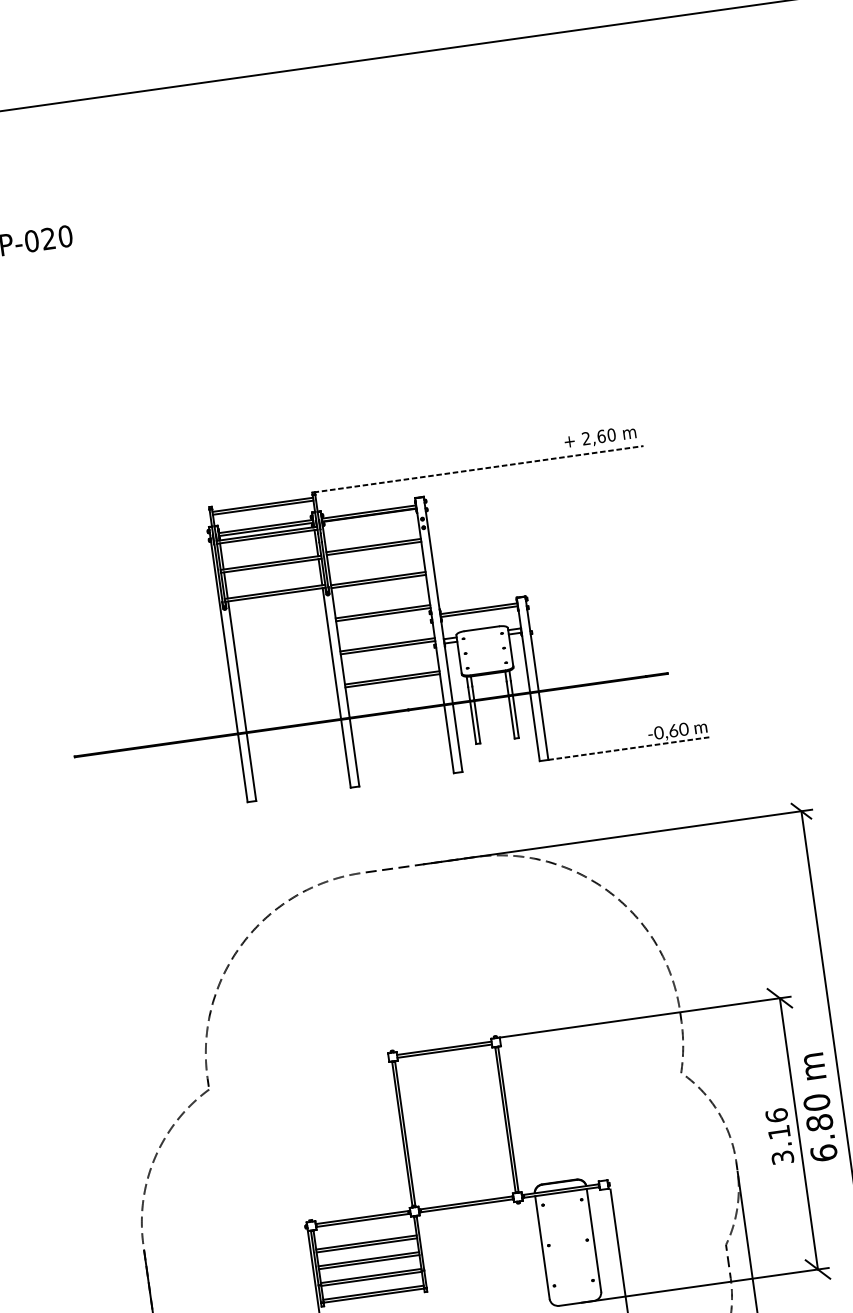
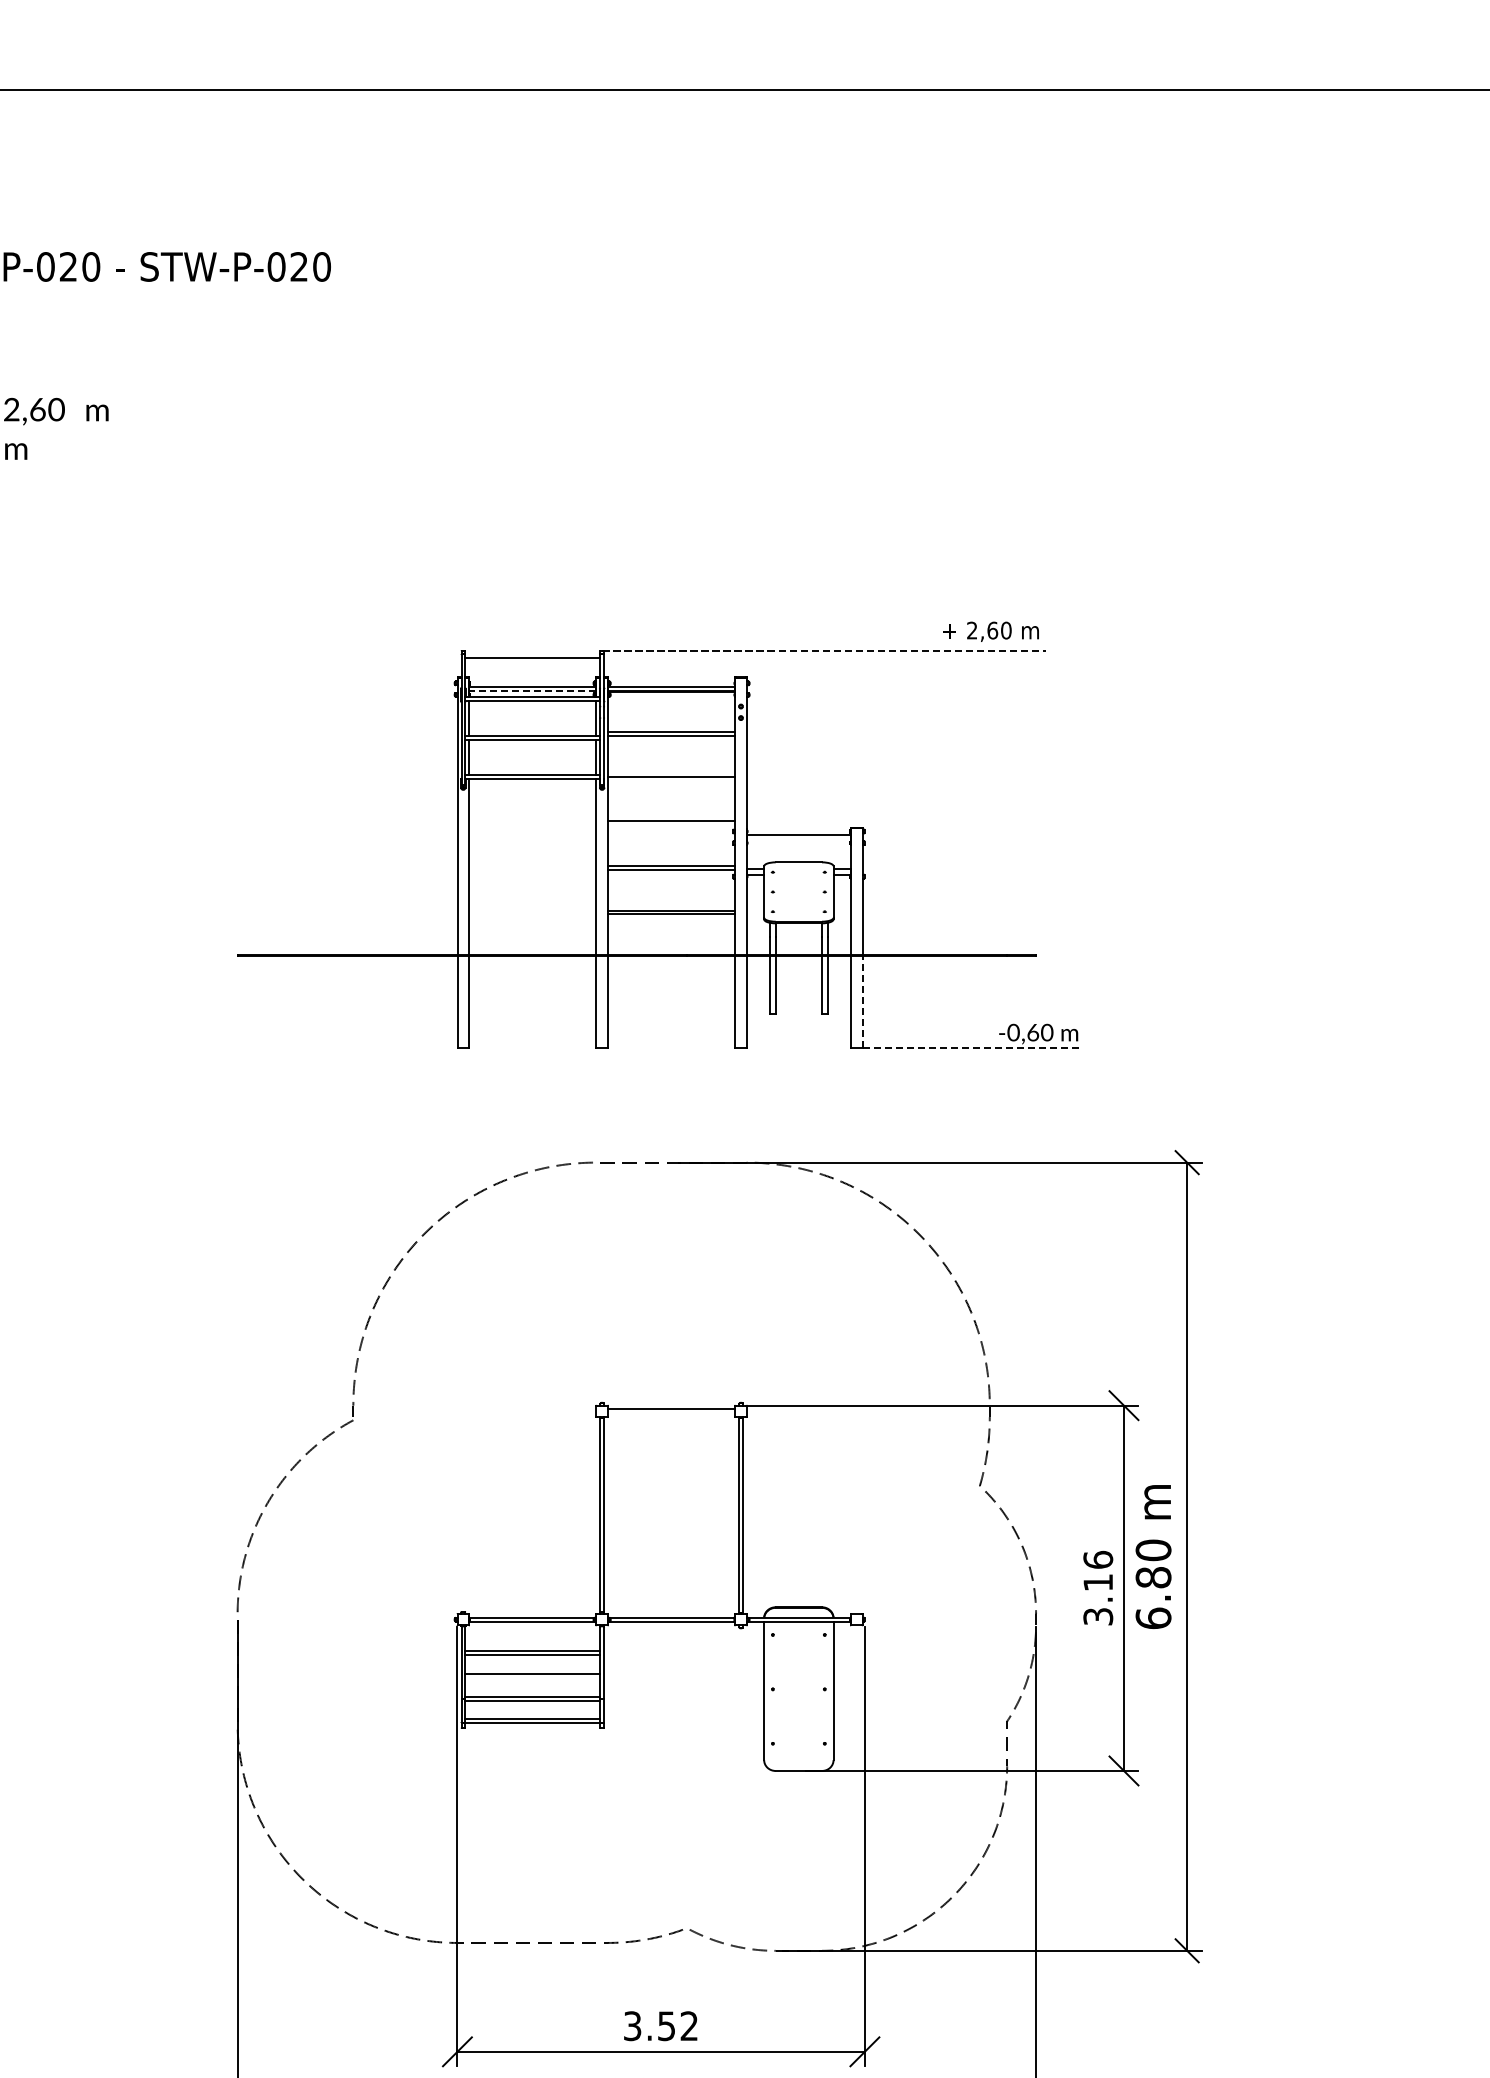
line: (263, 507) -> (532, 661), removed
line: (266, 529) -> (532, 691), solid -> dashed
line: (378, 581) -> (671, 780), removed
line: (479, 611) -> (798, 839), removed
line: (383, 614) -> (671, 825), removed
line: (543, 726) -> (862, 1002), solid -> dashed
line: (444, 1051) -> (671, 1413), removed
line: (369, 1261) -> (532, 1677), removed

